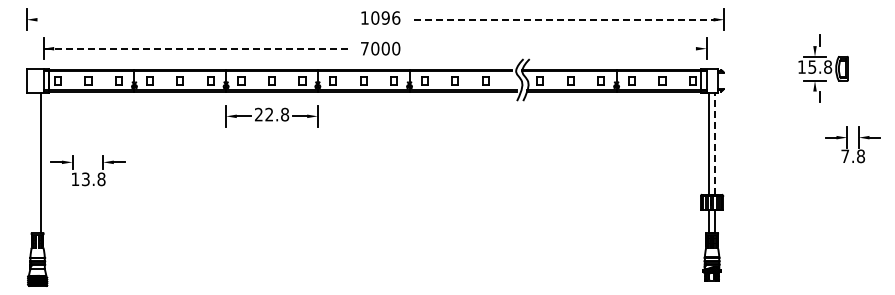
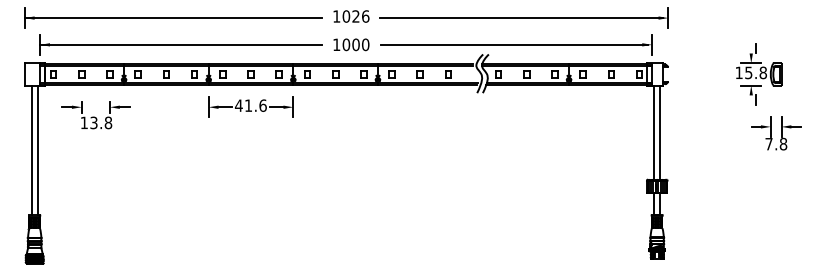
text: (385, 17) -> (355, 16), 1096 -> 1026
line: (187, 19) -> (173, 17), added
line: (564, 19) -> (520, 17), dashed -> solid
line: (196, 48) -> (181, 44), dashed -> solid
text: (364, 48) -> (336, 44), 7000 -> 1000
line: (556, 48) -> (513, 44), added
part: (823, 68) -> (759, 74), moved
text: (271, 114) -> (250, 105), 22.8 -> 41.6
line: (714, 143) -> (659, 132), dashed -> solid
part: (852, 144) -> (775, 133), moved
line: (34, 162) -> (31, 149), added
part: (87, 170) -> (95, 114), moved

